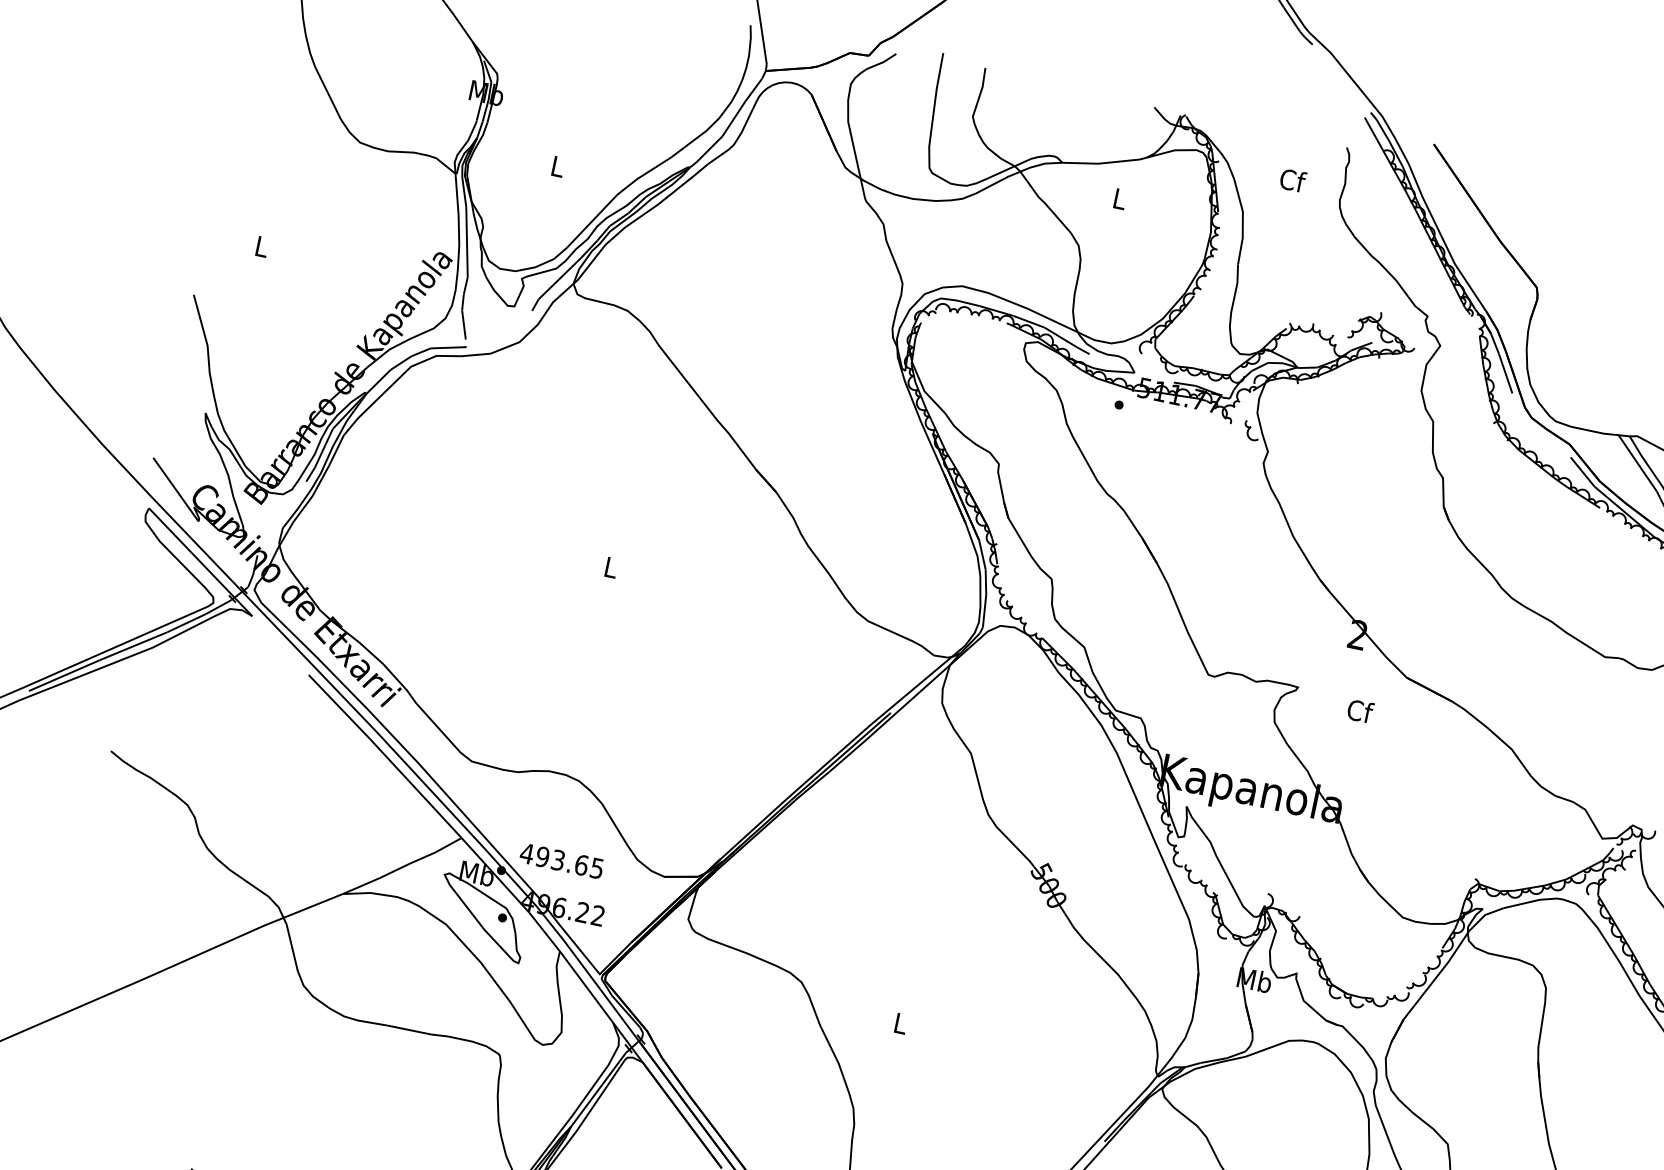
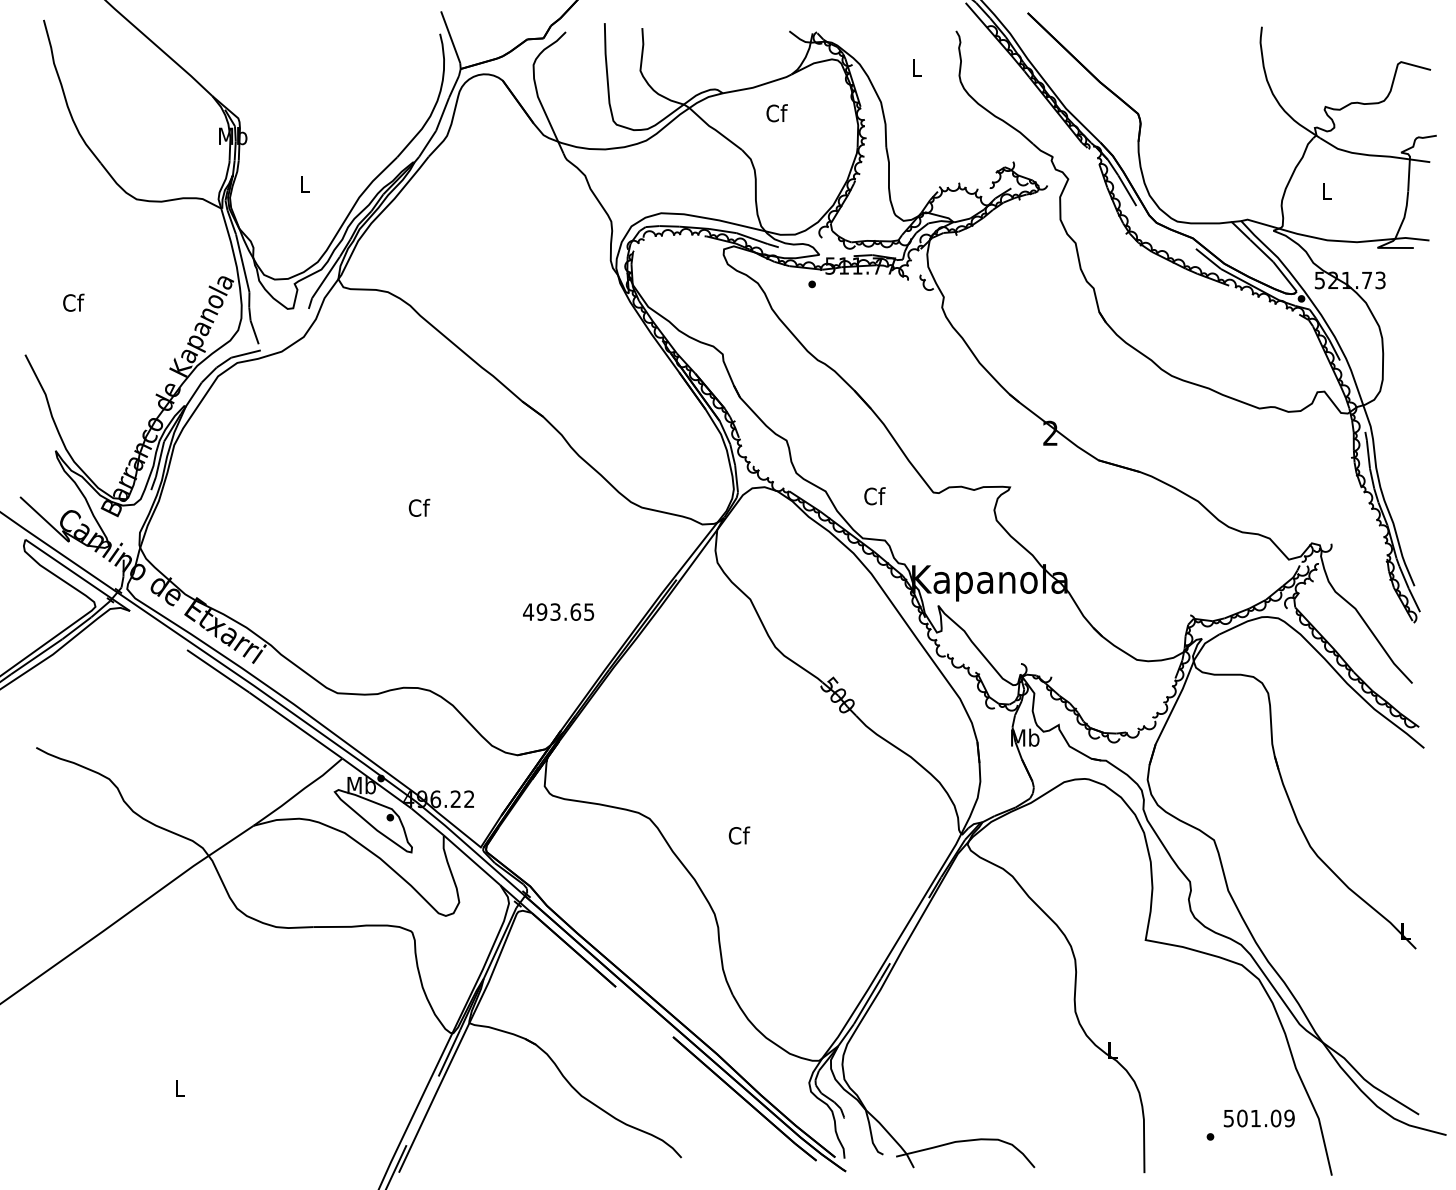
text: (1292, 180) -> (916, 67), Cf -> L
text: (1119, 199) -> (776, 113), L -> Cf
text: (262, 246) -> (73, 302), L -> Cf
text: (611, 567) -> (419, 507), L -> Cf
text: (1359, 711) -> (874, 496), moved
text: (561, 860) -> (558, 611), moved
text: (901, 1023) -> (739, 835), L -> Cf

